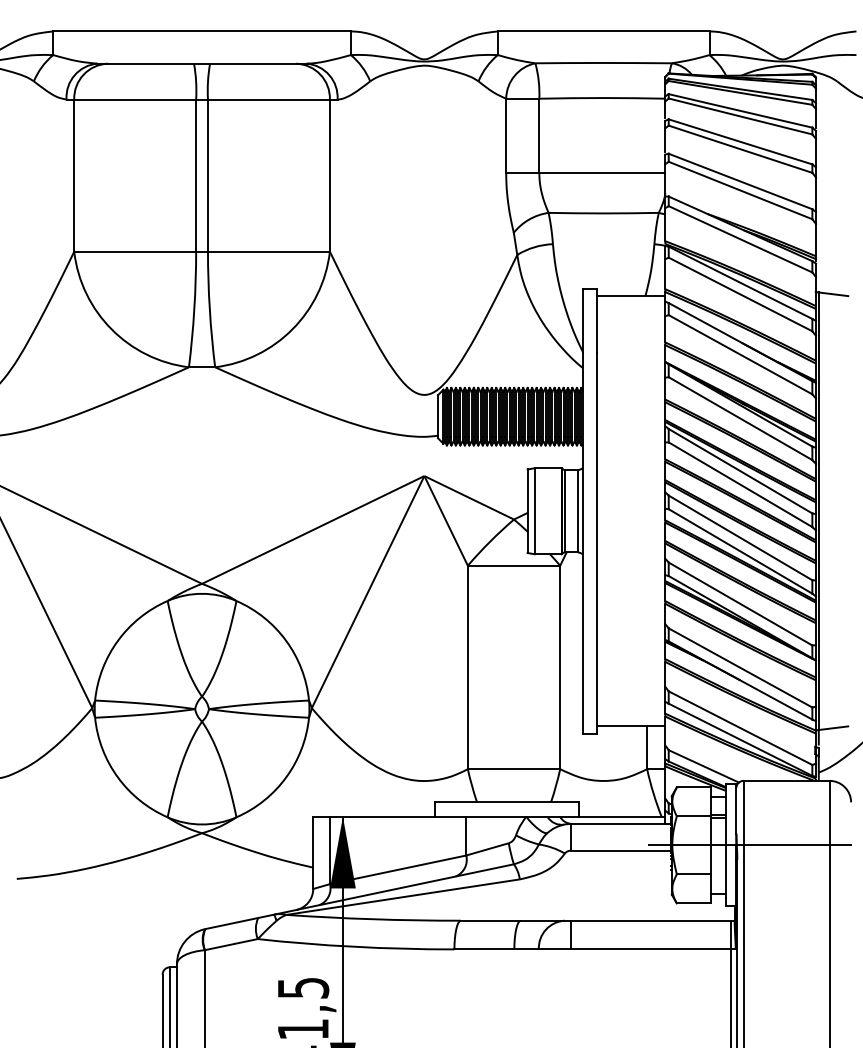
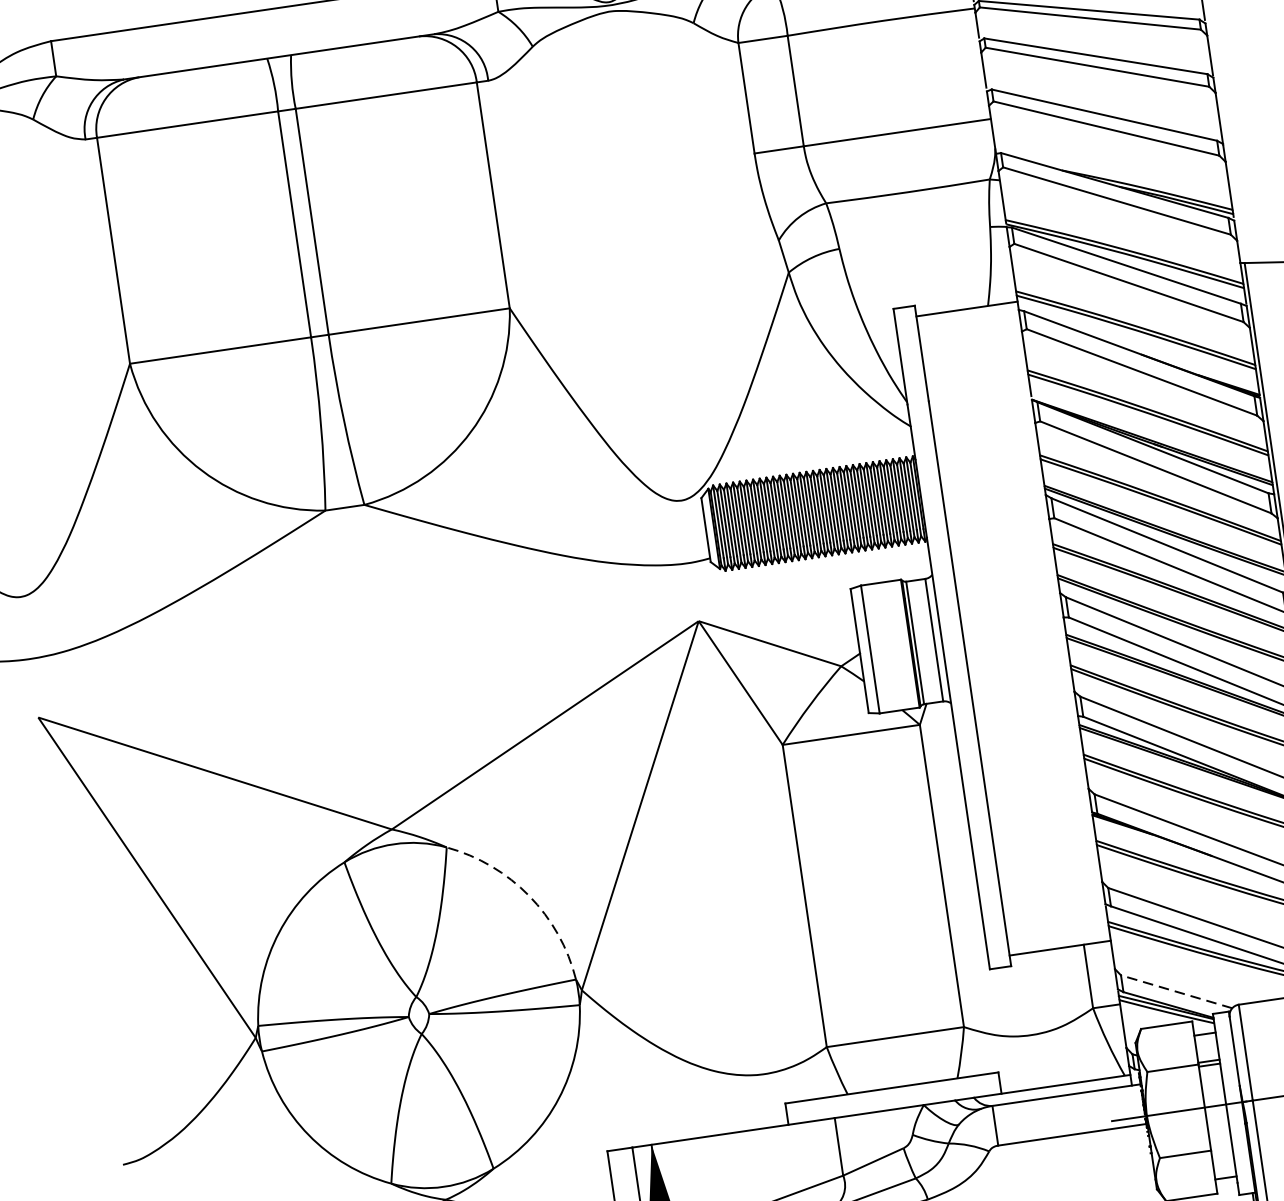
arc: (286, 640) -> (529, 895), solid -> dashed
line: (703, 766) -> (1176, 992), solid -> dashed

